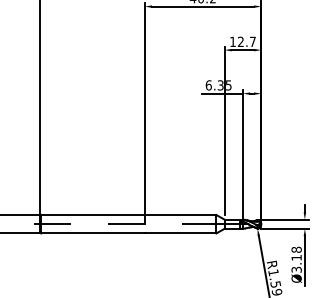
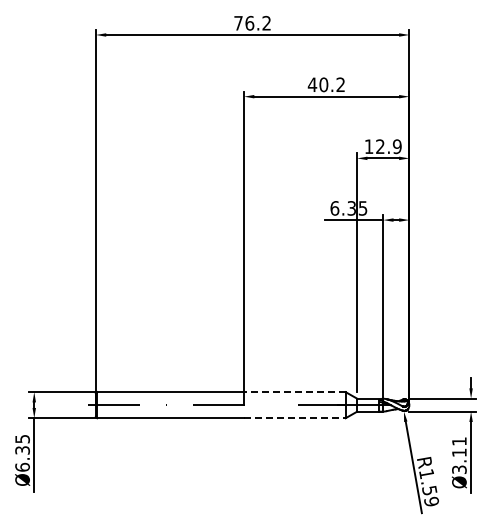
text: (252, 41) -> (396, 146), 12.7 -> 12.9
line: (180, 215) -> (294, 392), solid -> dashed
line: (180, 233) -> (294, 418), solid -> dashed
text: (296, 249) -> (459, 441), Ø3.18 -> Ø3.11

